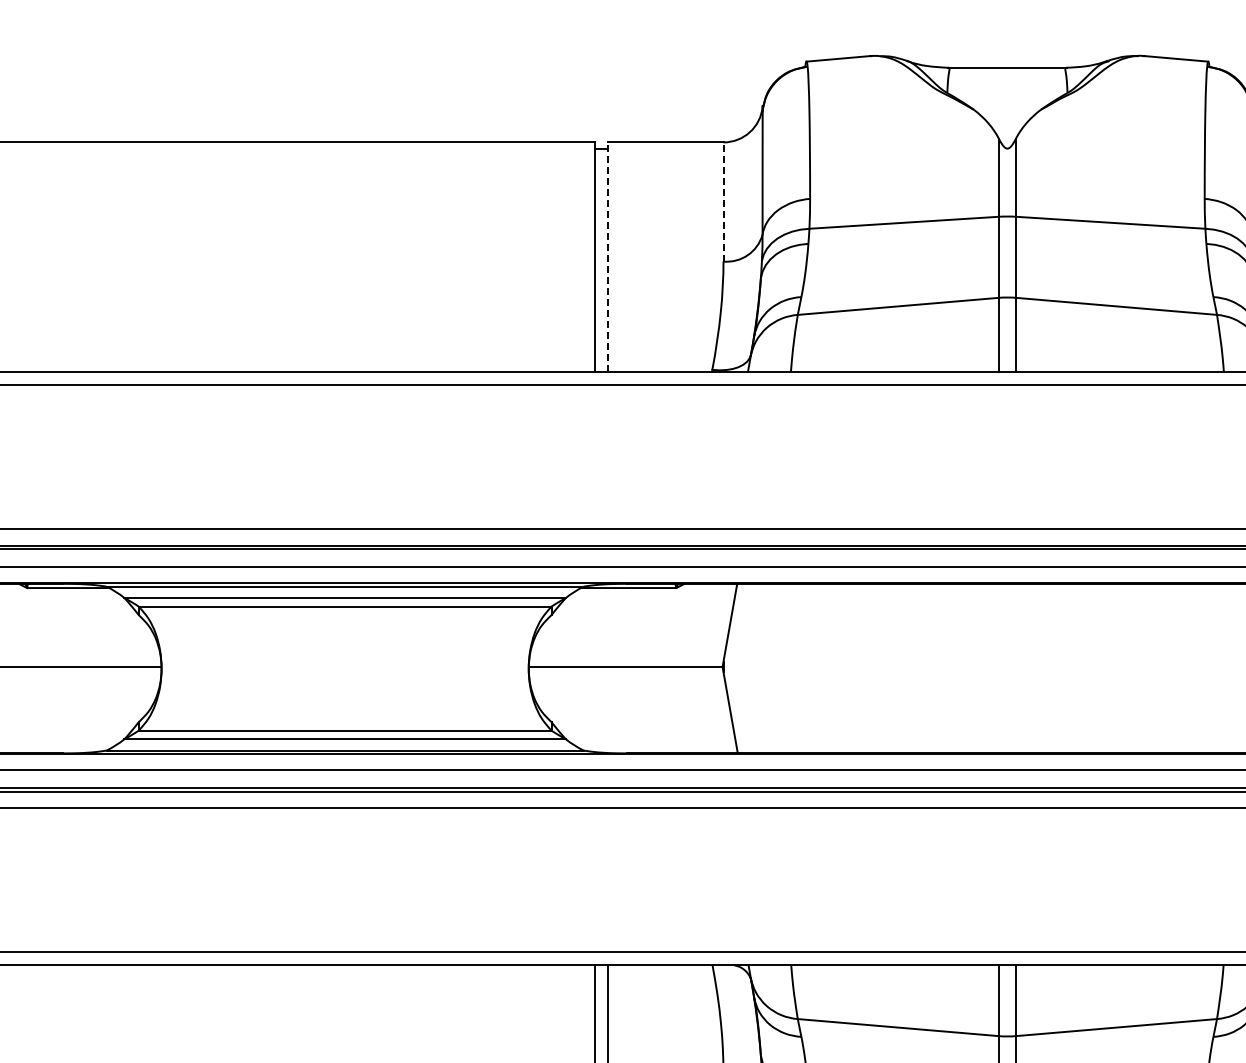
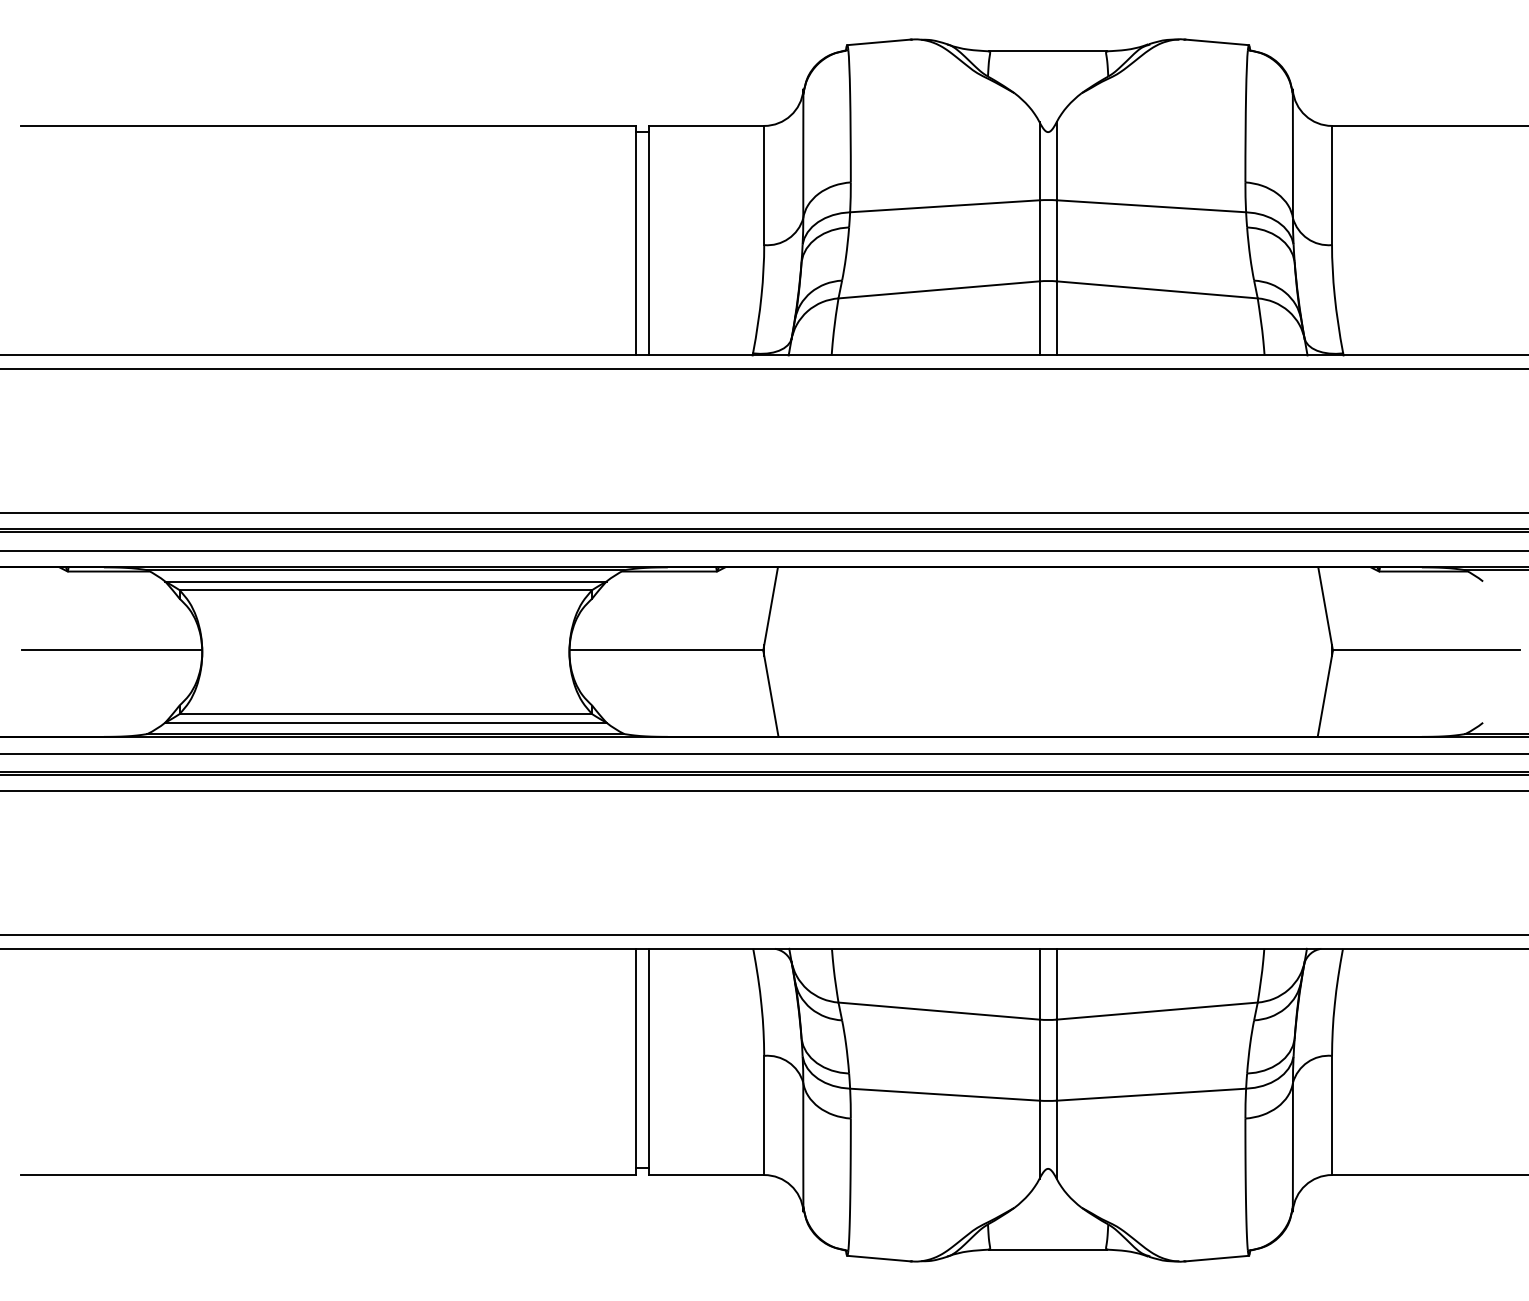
line: (723, 201) -> (764, 185), dashed -> solid
line: (607, 256) -> (648, 240), dashed -> solid

